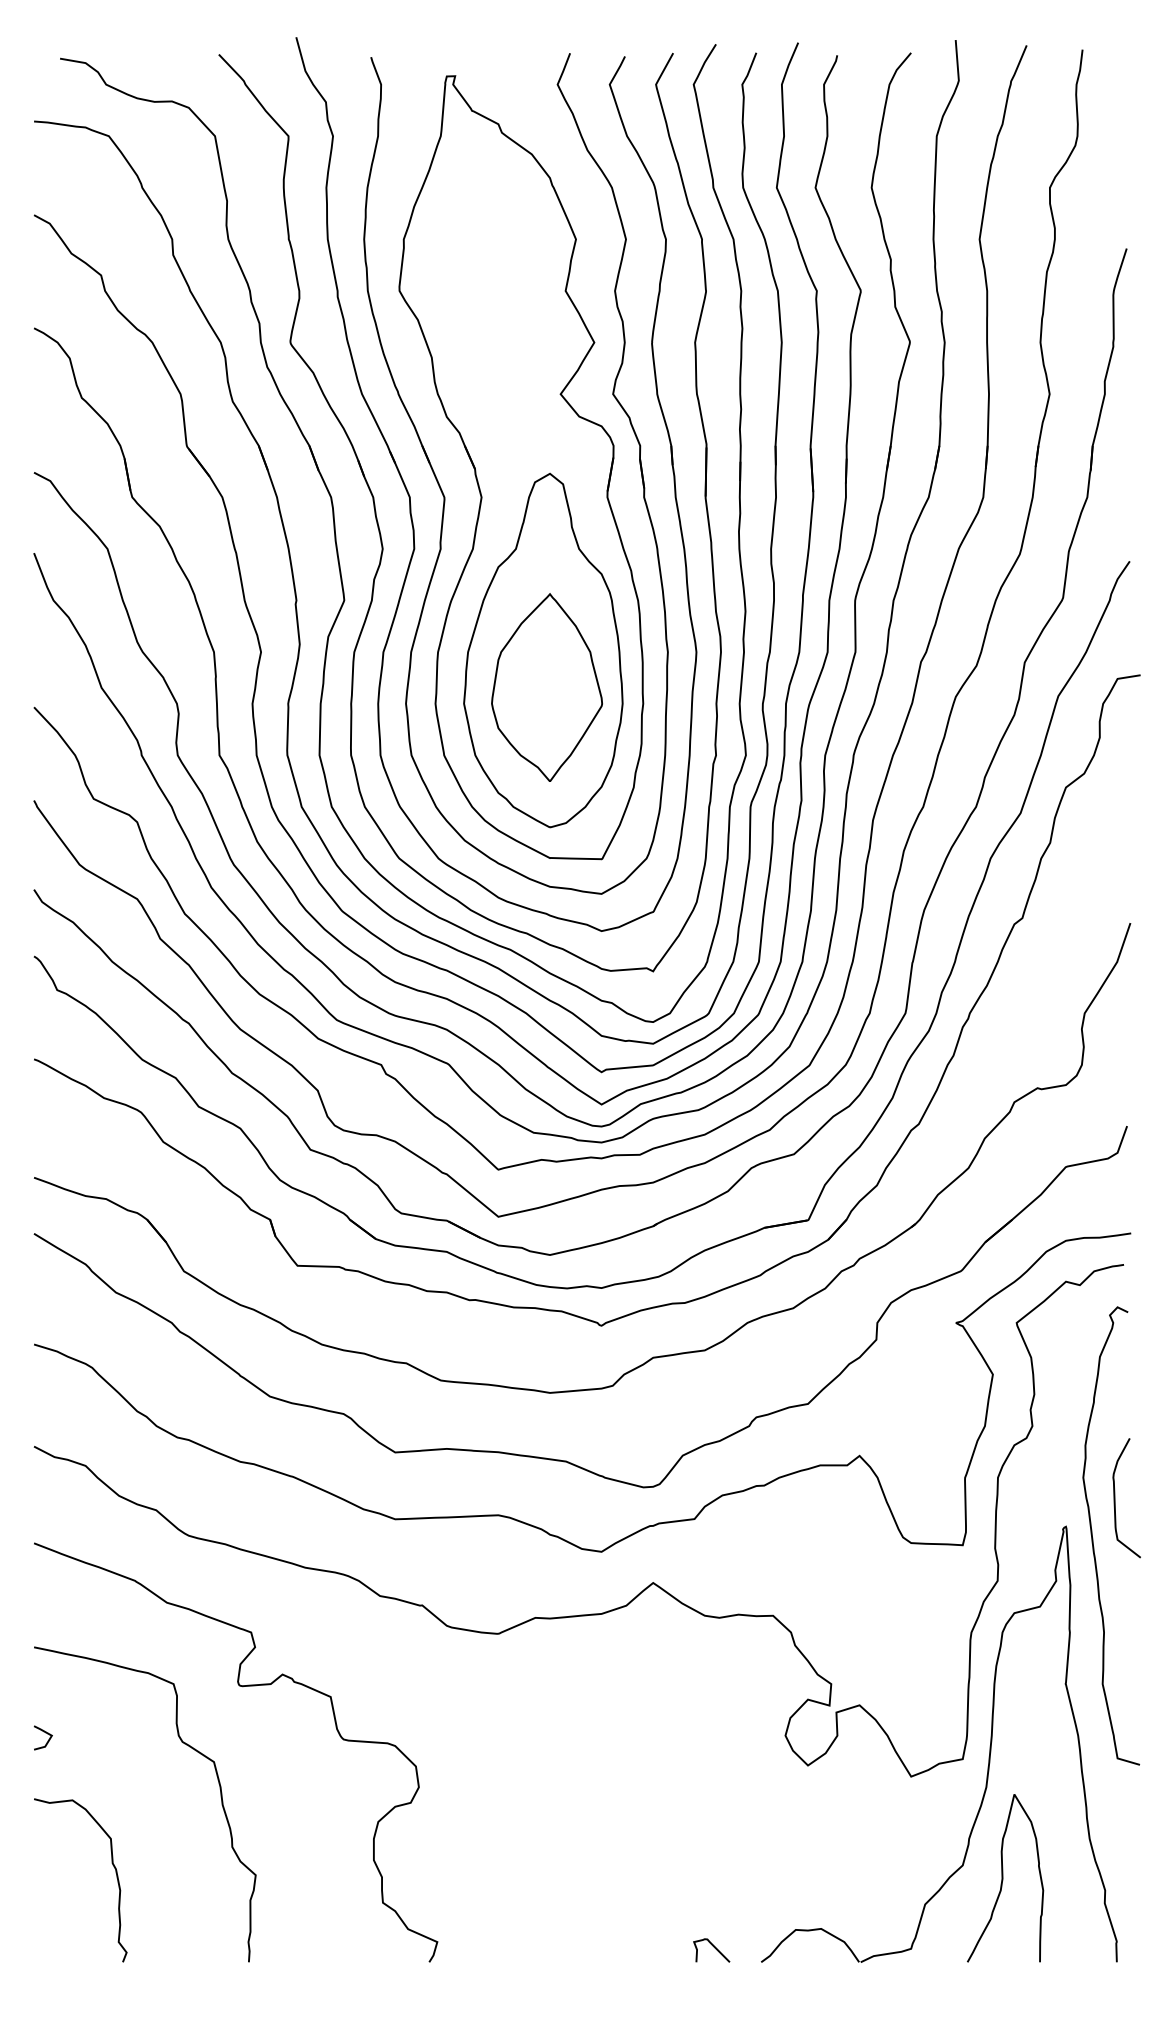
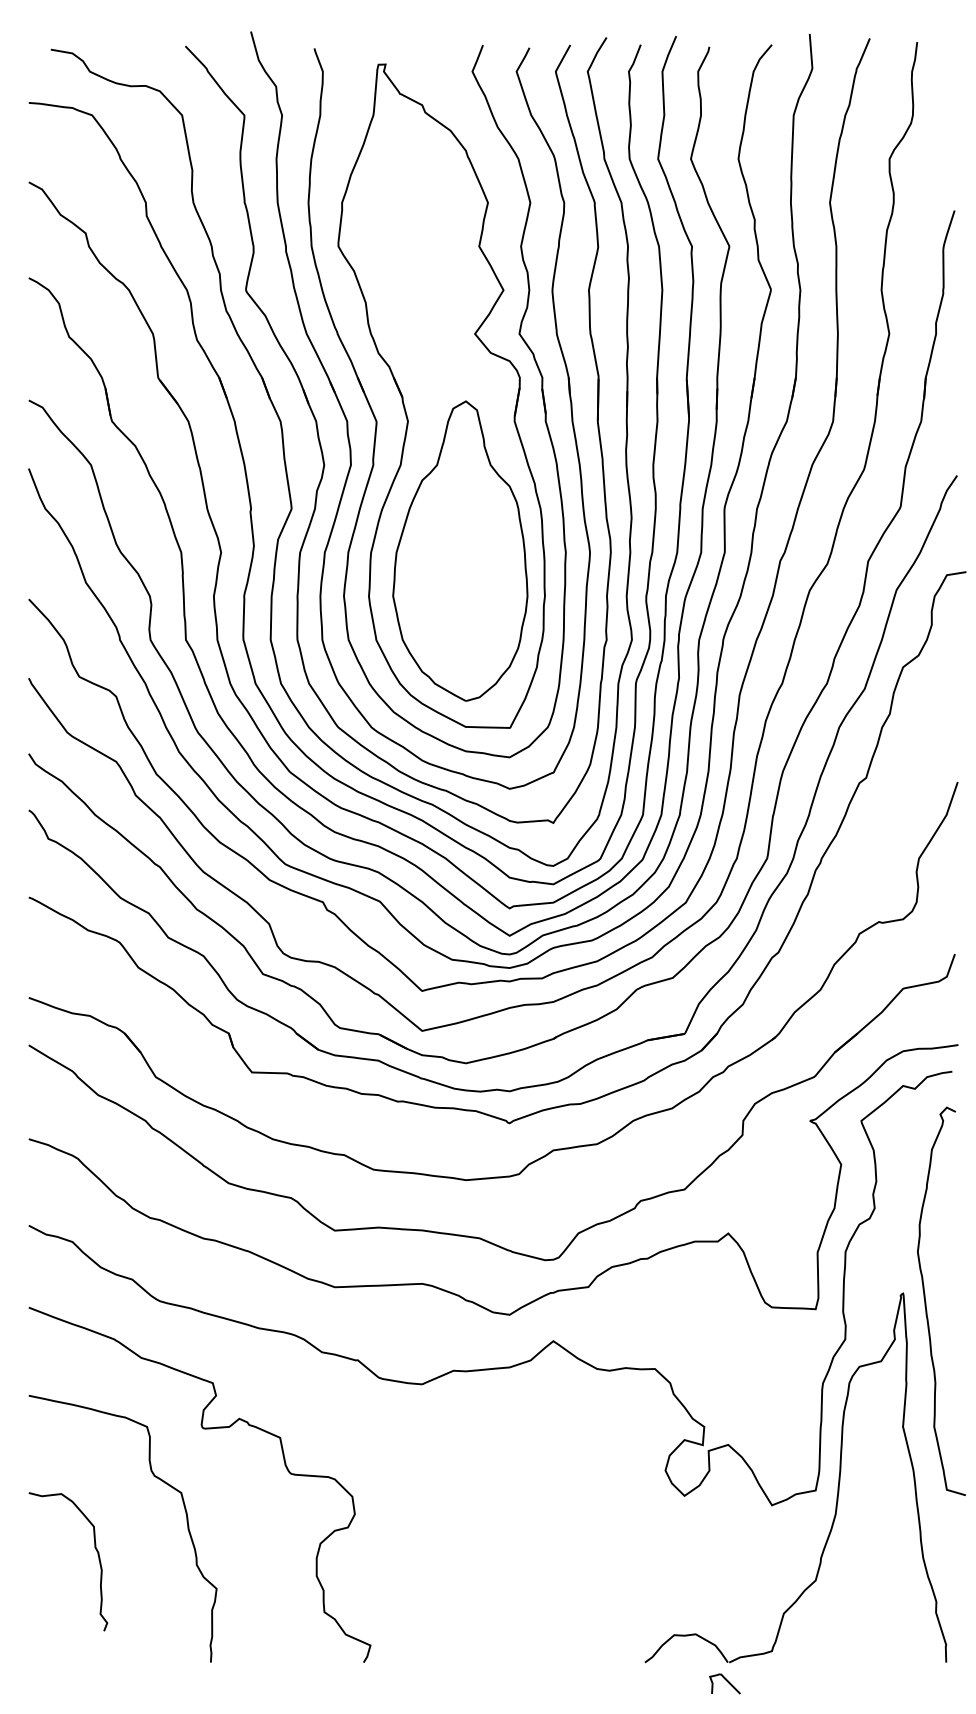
part: (546, 687) -> (463, 582), removed
curve: (1115, 1498) -> (945, 1269), removed
line: (45, 1733) -> (38, 1468), removed
curve: (112, 1865) -> (95, 1549), moved
curve: (1003, 1878) -> (850, 1591), removed
curve: (713, 1947) -> (726, 1681), moved

